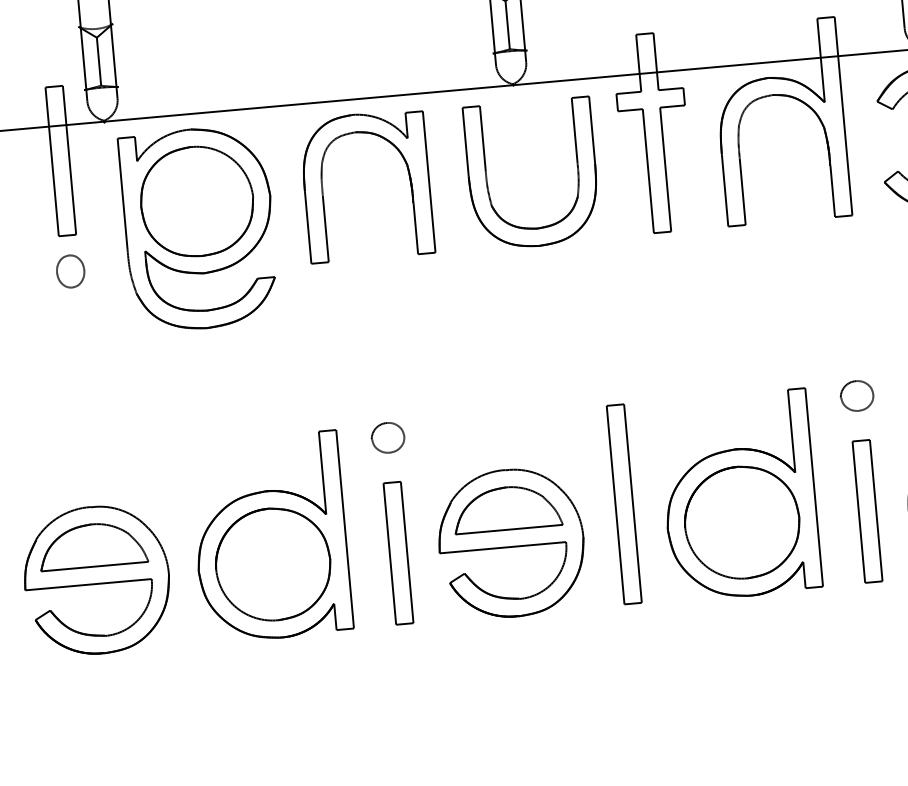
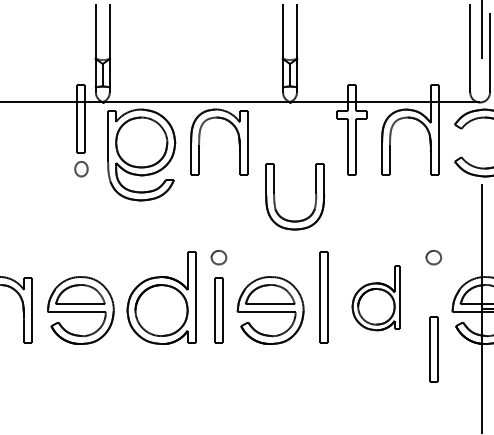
part: (576, 169) -> (315, 196), moved
part: (739, 494) -> (376, 297), size x0.7
part: (866, 511) -> (433, 349), moved

